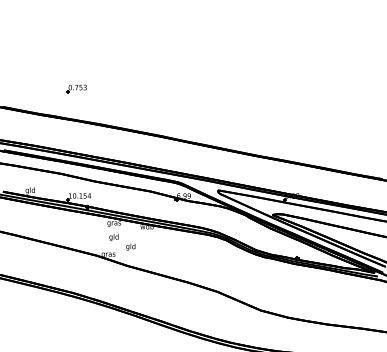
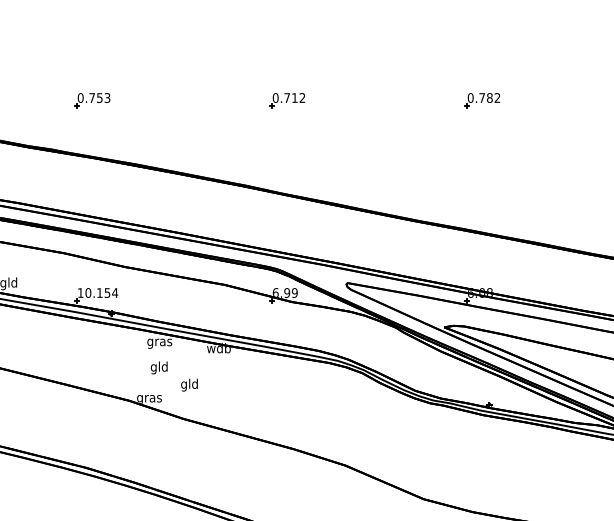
part: (184, 88) -> (286, 99), added
part: (293, 88) -> (482, 99), added

